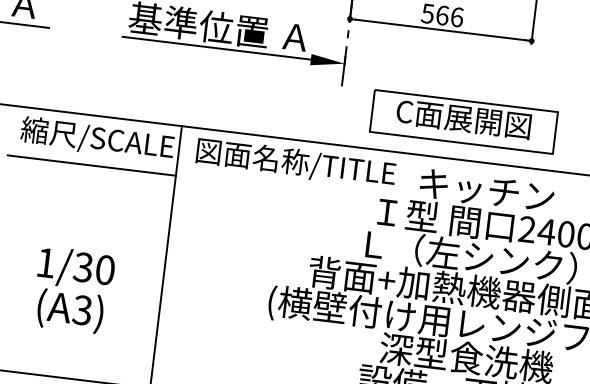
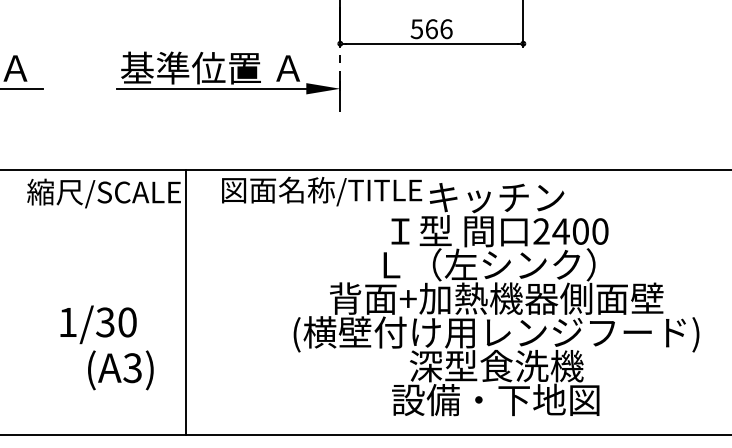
part: (463, 121) -> (465, 131), removed
text: (296, 163) -> (322, 191), moved
line: (91, 165) -> (101, 220), removed
text: (70, 311) -> (120, 370), moved

